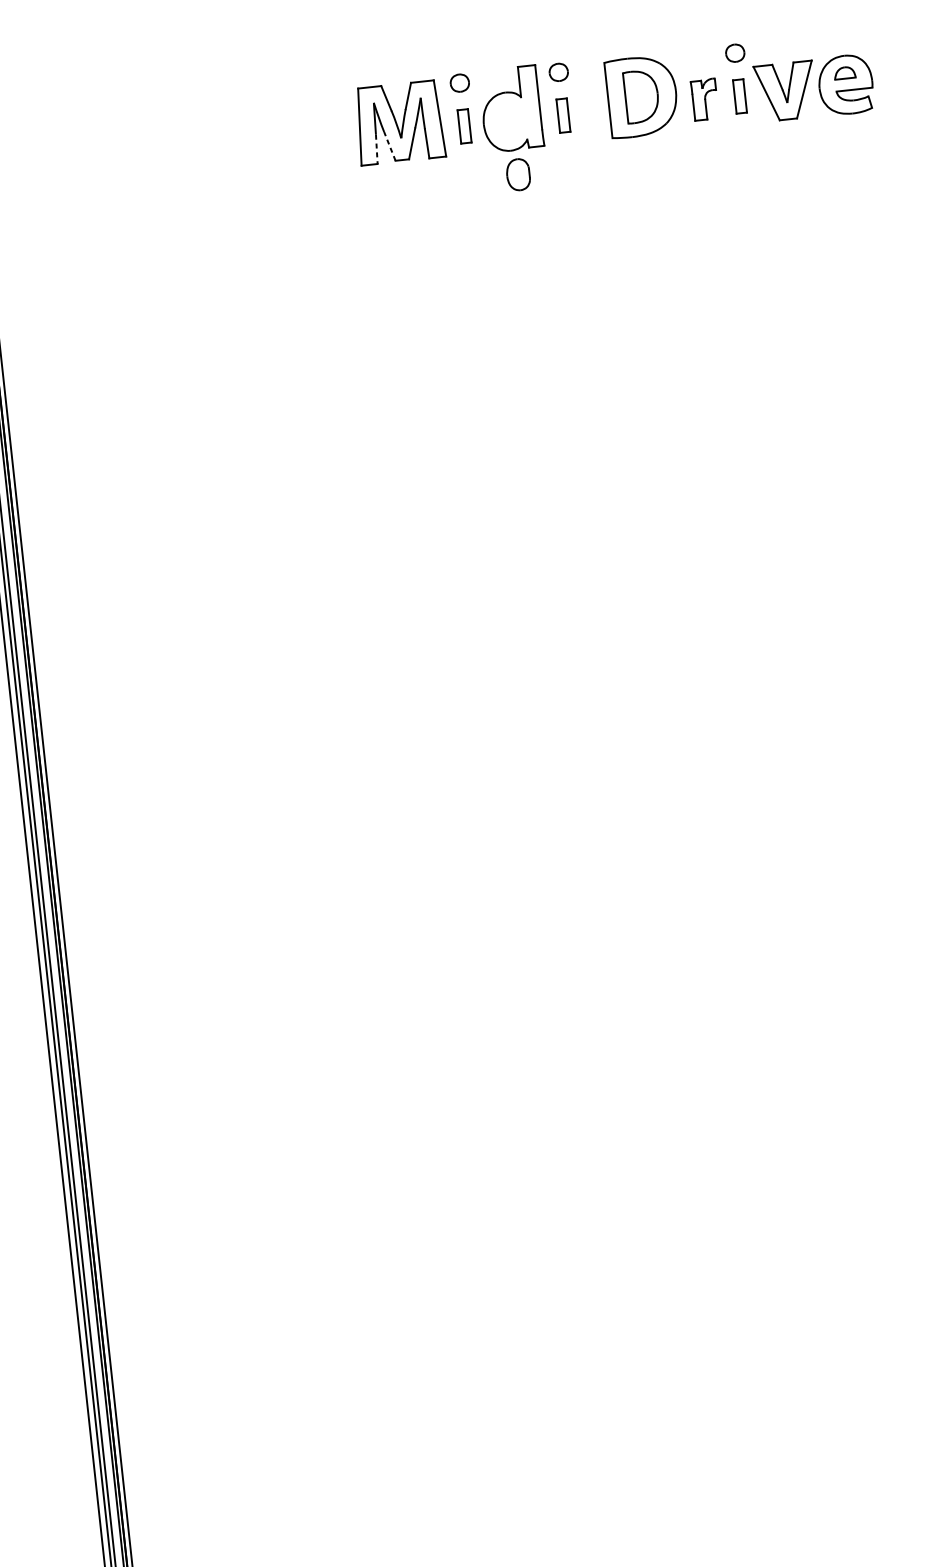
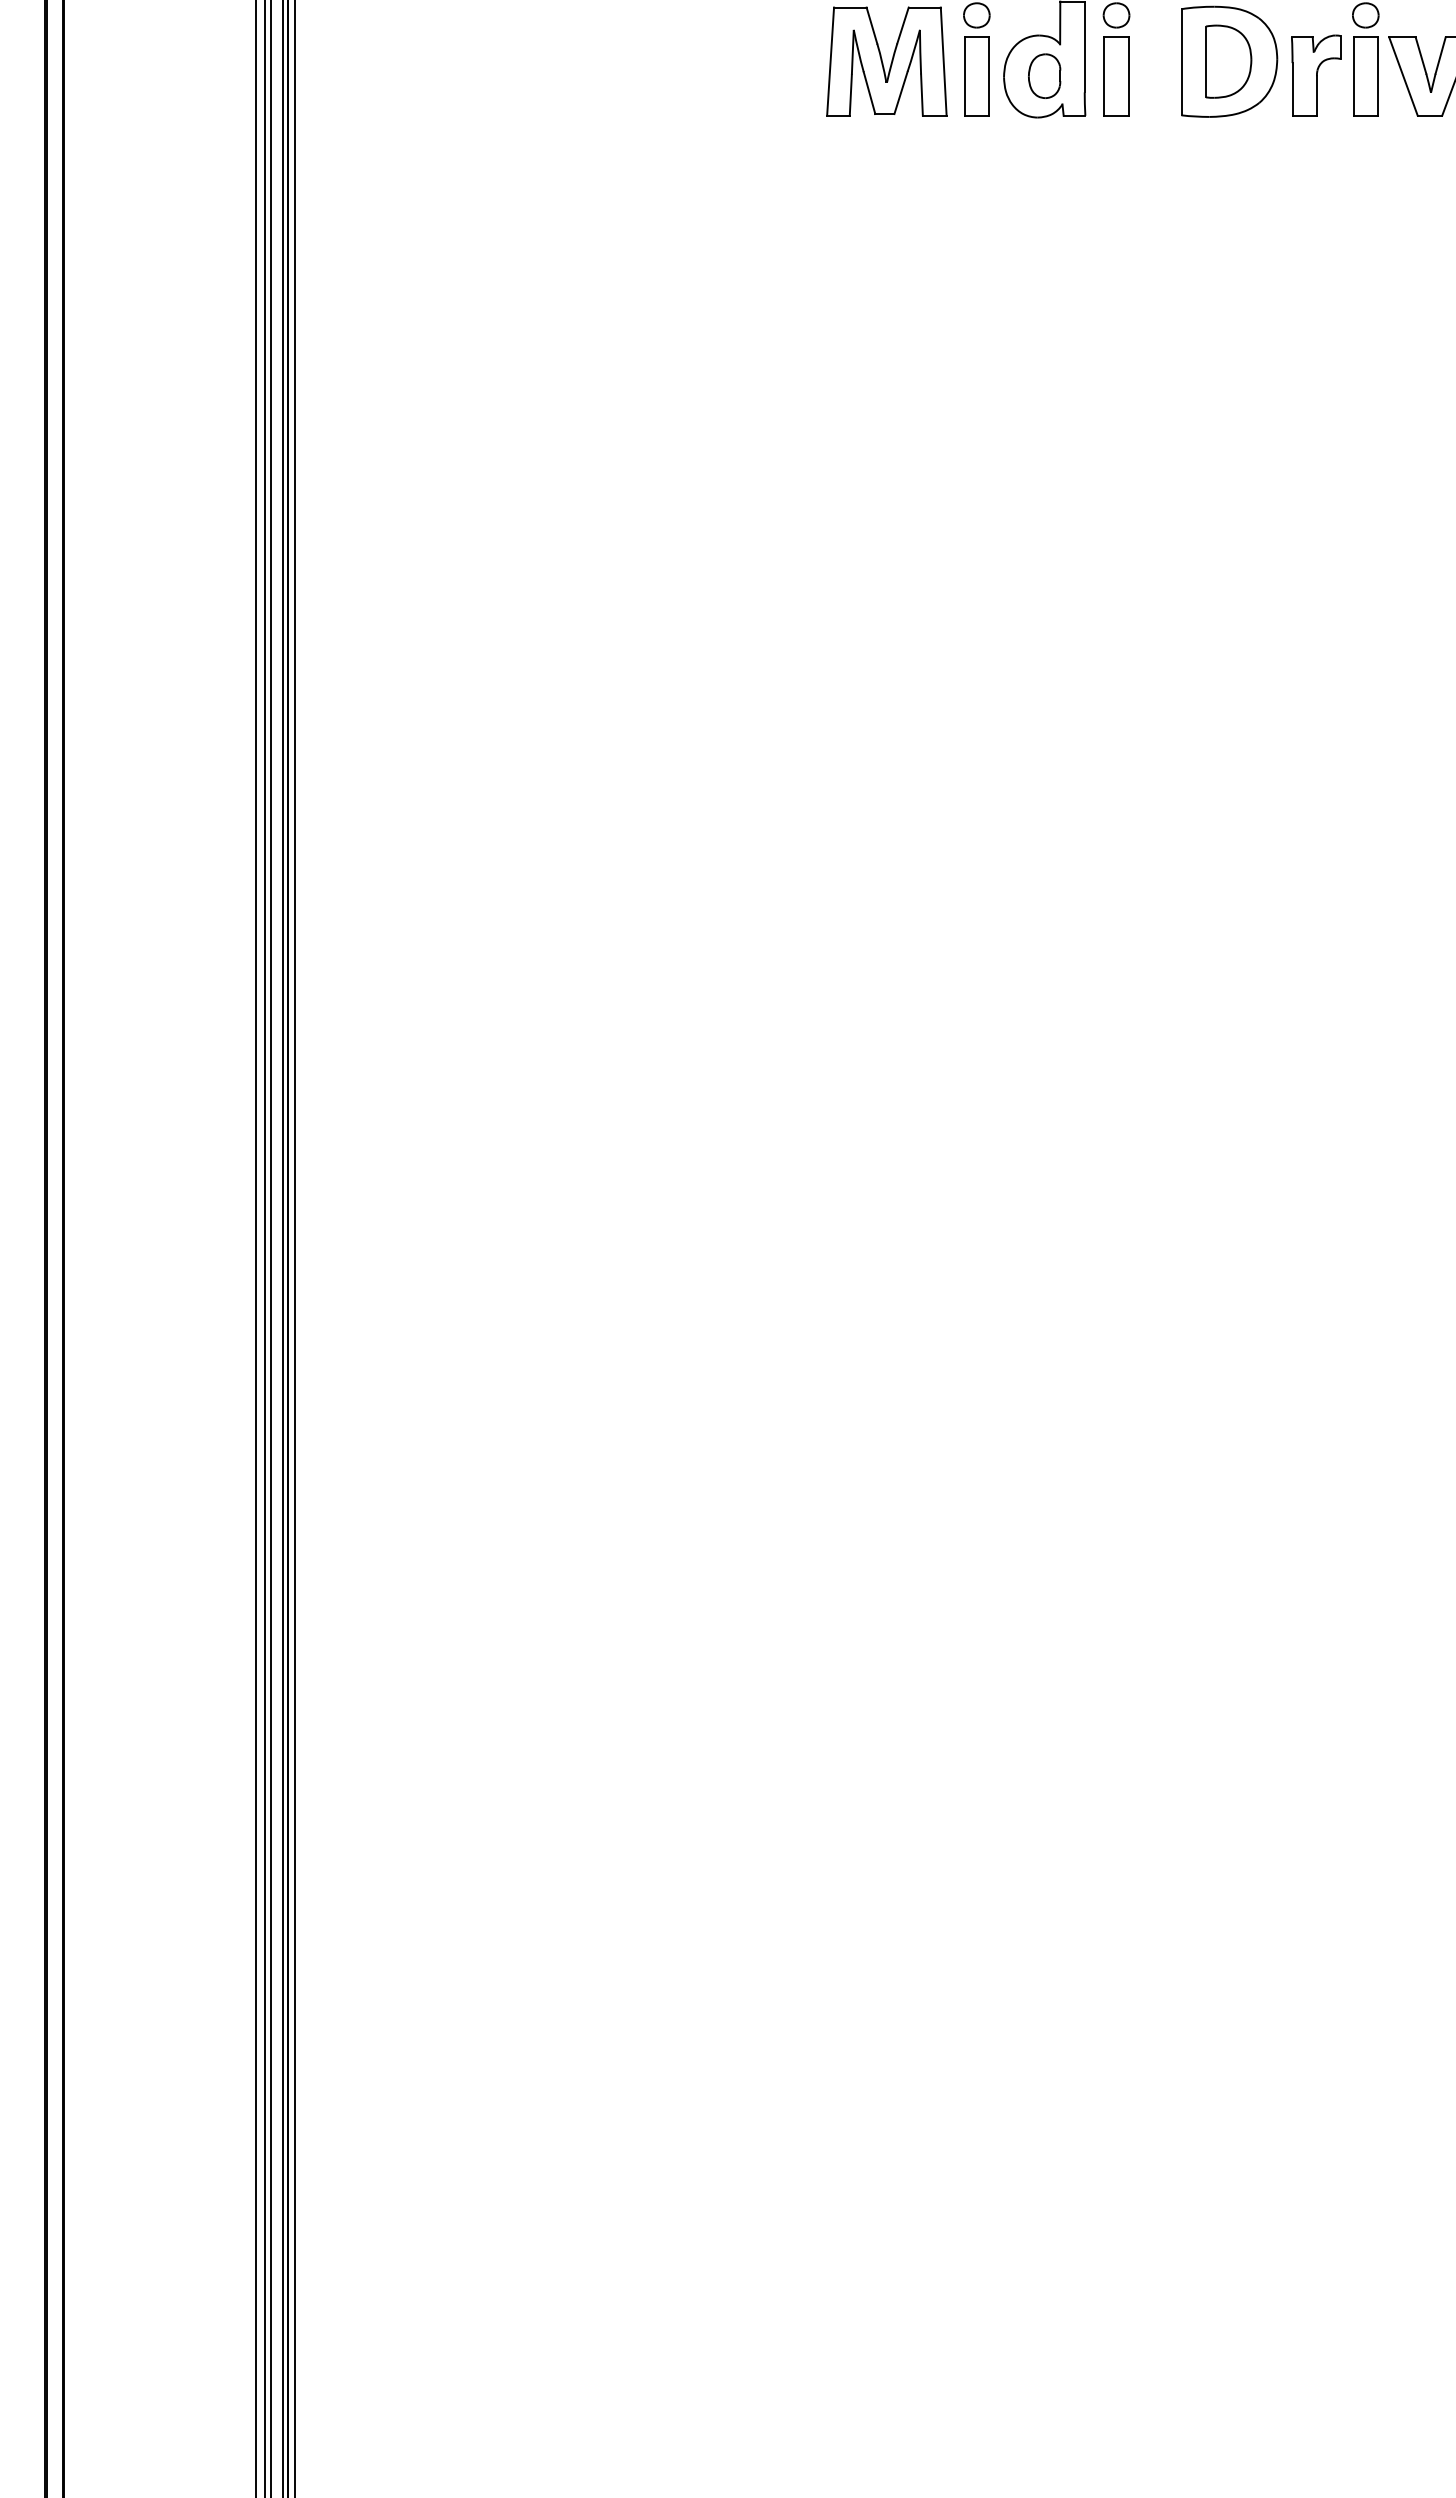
part: (739, 96) -> (1365, 76), size x1.67
part: (704, 99) -> (1316, 75), size x1.43
part: (563, 115) -> (1116, 76), size x1.67
part: (464, 126) -> (976, 76), size x1.67
line: (389, 146) -> (869, 93), dashed -> solid
line: (376, 149) -> (850, 95), dashed -> solid
part: (518, 174) -> (1044, 75), moved

